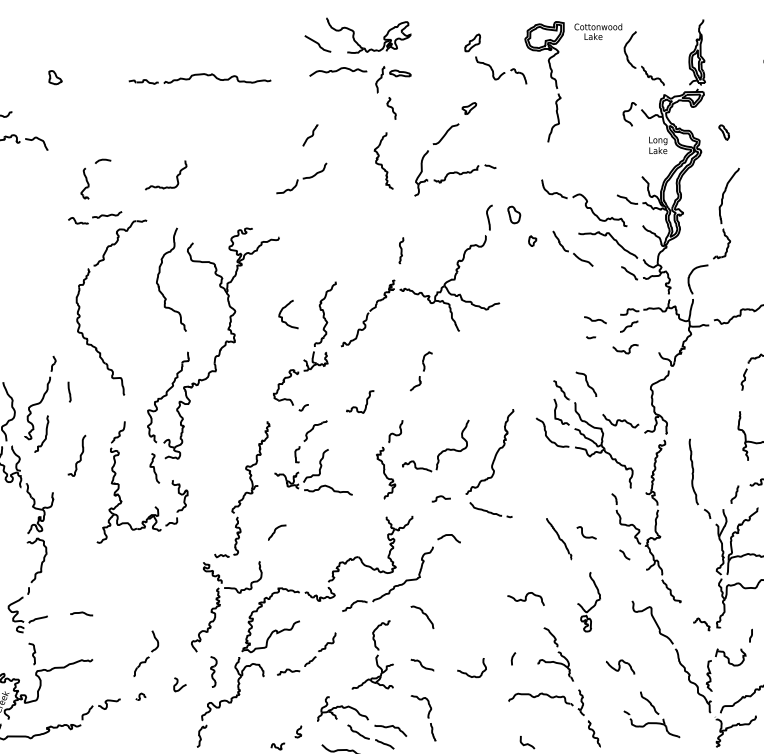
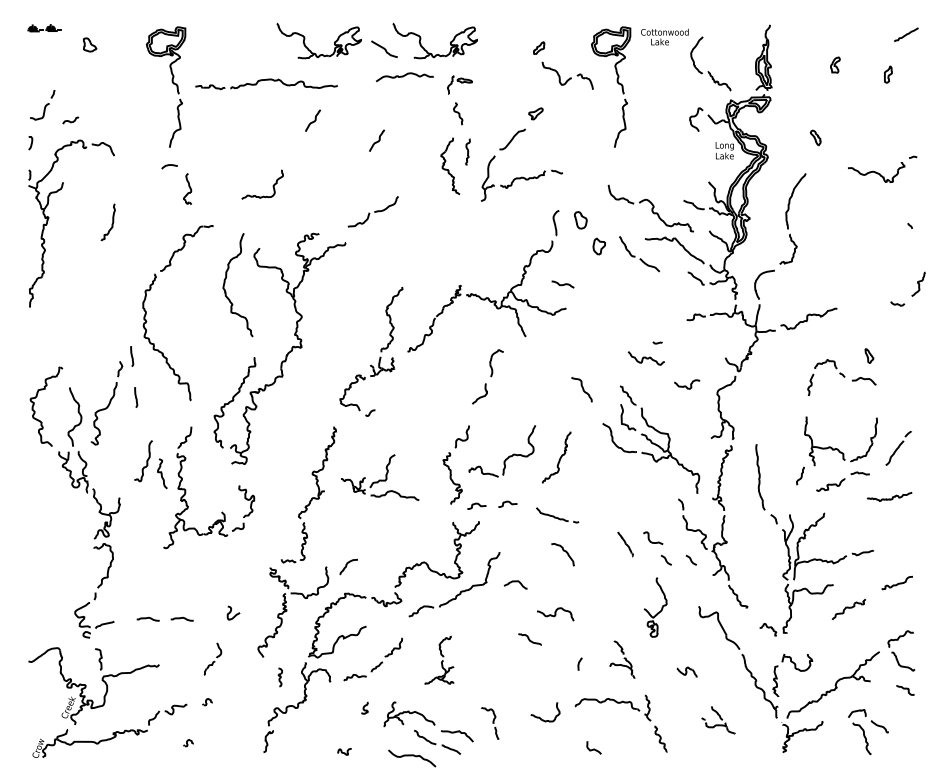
part: (471, 42) -> (538, 47), size x0.7
part: (244, 45) -> (311, 50), added
part: (55, 77) -> (90, 44), moved
part: (105, 78) -> (172, 83), added
part: (392, 79) -> (459, 84), size x0.7
curve: (246, 115) -> (313, 120), added
part: (723, 132) -> (815, 137), moved
curve: (175, 176) -> (272, 185), moved
part: (300, 178) -> (372, 211), moved
part: (84, 183) -> (187, 188), moved
part: (94, 217) -> (161, 222), removed
part: (531, 241) -> (598, 246), size x1.6
curve: (400, 250) -> (467, 151), moved
curve: (282, 317) -> (349, 322), removed
curve: (594, 320) -> (562, 284), moved
curve: (628, 327) -> (695, 332), removed
line: (65, 351) -> (132, 356), added
curve: (625, 351) -> (687, 386), moved
part: (420, 371) -> (487, 376), size x1.4
curve: (586, 384) -> (582, 389), moved
curve: (355, 406) -> (422, 411), removed
curve: (619, 421) -> (645, 358), moved
curve: (44, 436) -> (111, 224), moved
part: (310, 441) -> (377, 446), removed
part: (489, 452) -> (556, 457), size x0.6
curve: (154, 468) -> (162, 473), moved
curve: (735, 494) -> (801, 475), moved
curve: (409, 499) -> (476, 504), added
curve: (275, 531) -> (347, 565), moved
curve: (448, 536) -> (515, 582), moved
part: (558, 539) -> (625, 544), size x0.6
curve: (598, 554) -> (665, 559), added
curve: (525, 599) -> (555, 614), moved
curve: (114, 613) -> (181, 618), added
curve: (422, 614) -> (563, 551), moved
curve: (750, 635) -> (817, 640), removed
part: (145, 653) -> (212, 658), size x0.7
part: (555, 654) -> (622, 659), size x0.7
part: (372, 655) -> (439, 660), size x0.7
curve: (421, 665) -> (529, 639), moved
part: (619, 666) -> (686, 671), size x0.7
part: (213, 672) -> (280, 677), size x0.6
curve: (466, 673) -> (540, 717), moved
curve: (177, 684) -> (231, 612), moved
part: (651, 715) -> (718, 720), size x0.6
part: (422, 718) -> (489, 723), size x0.7
curve: (297, 731) -> (364, 707), moved
part: (121, 738) -> (188, 743), added

